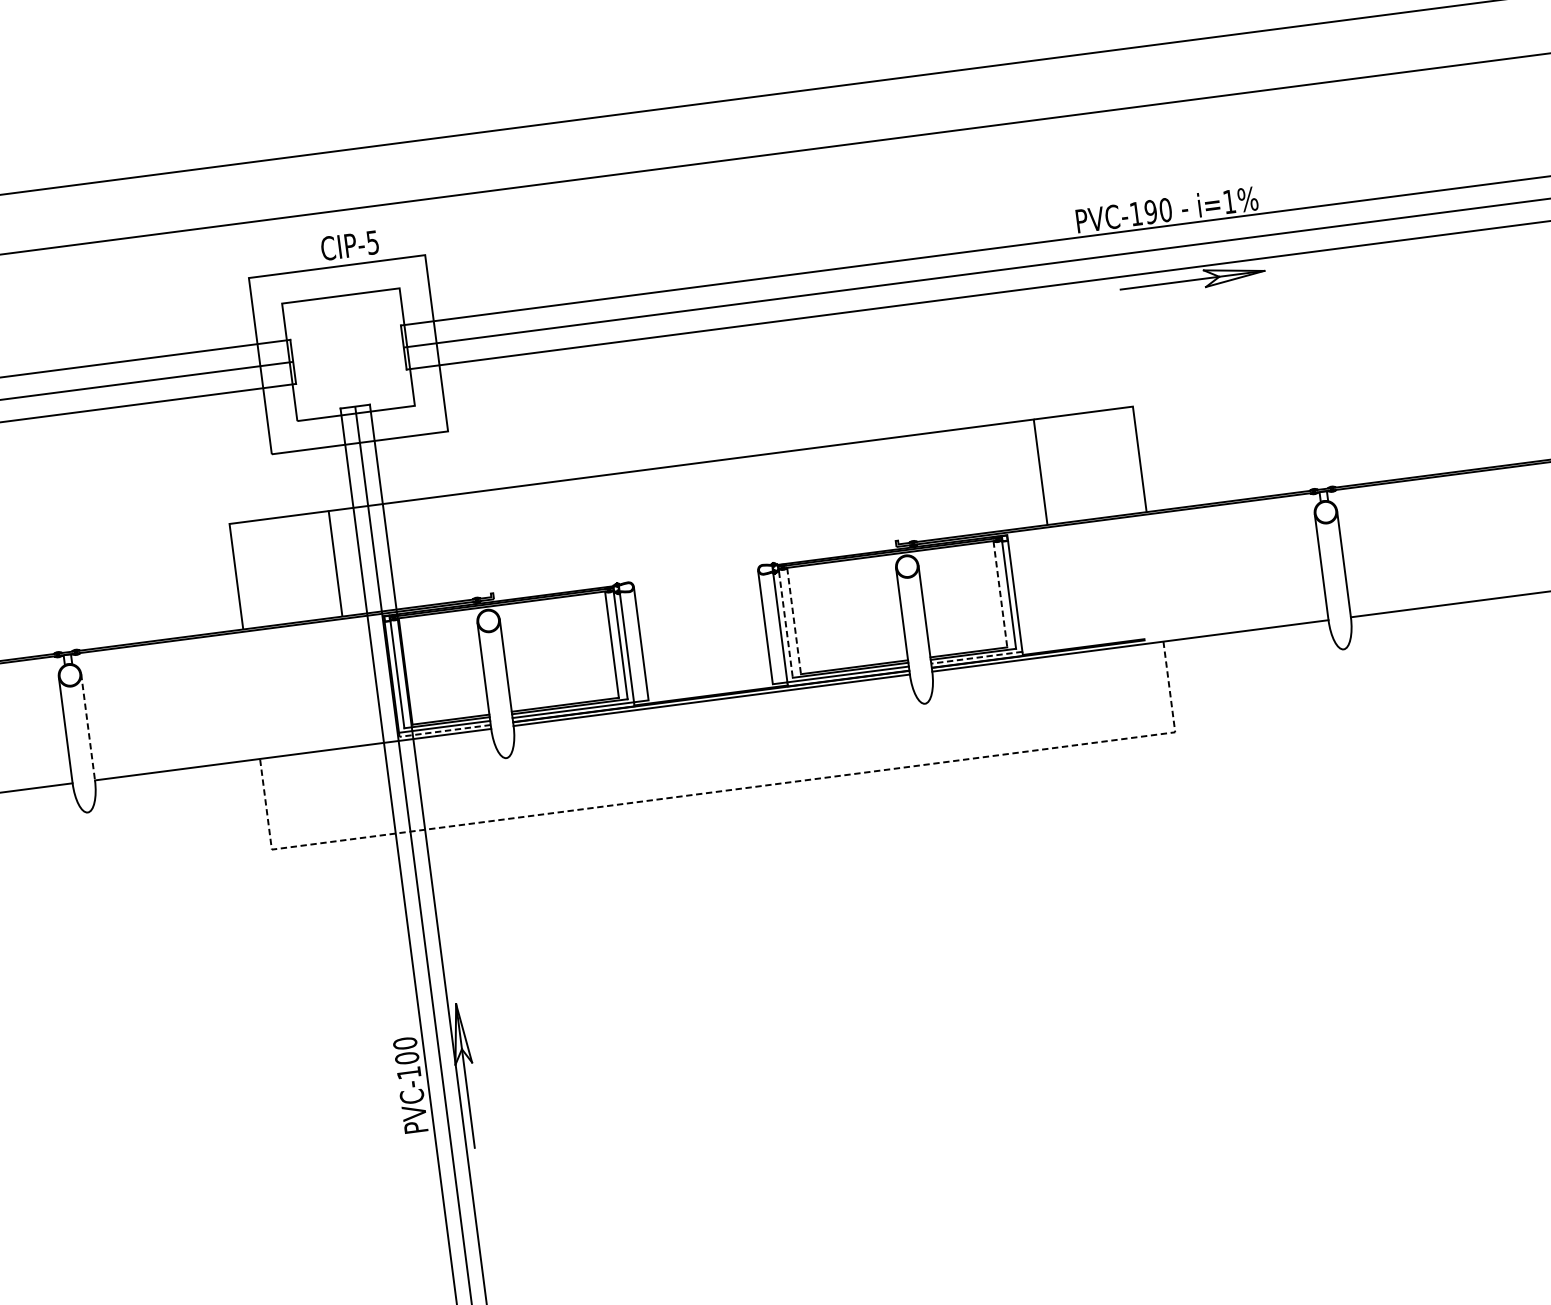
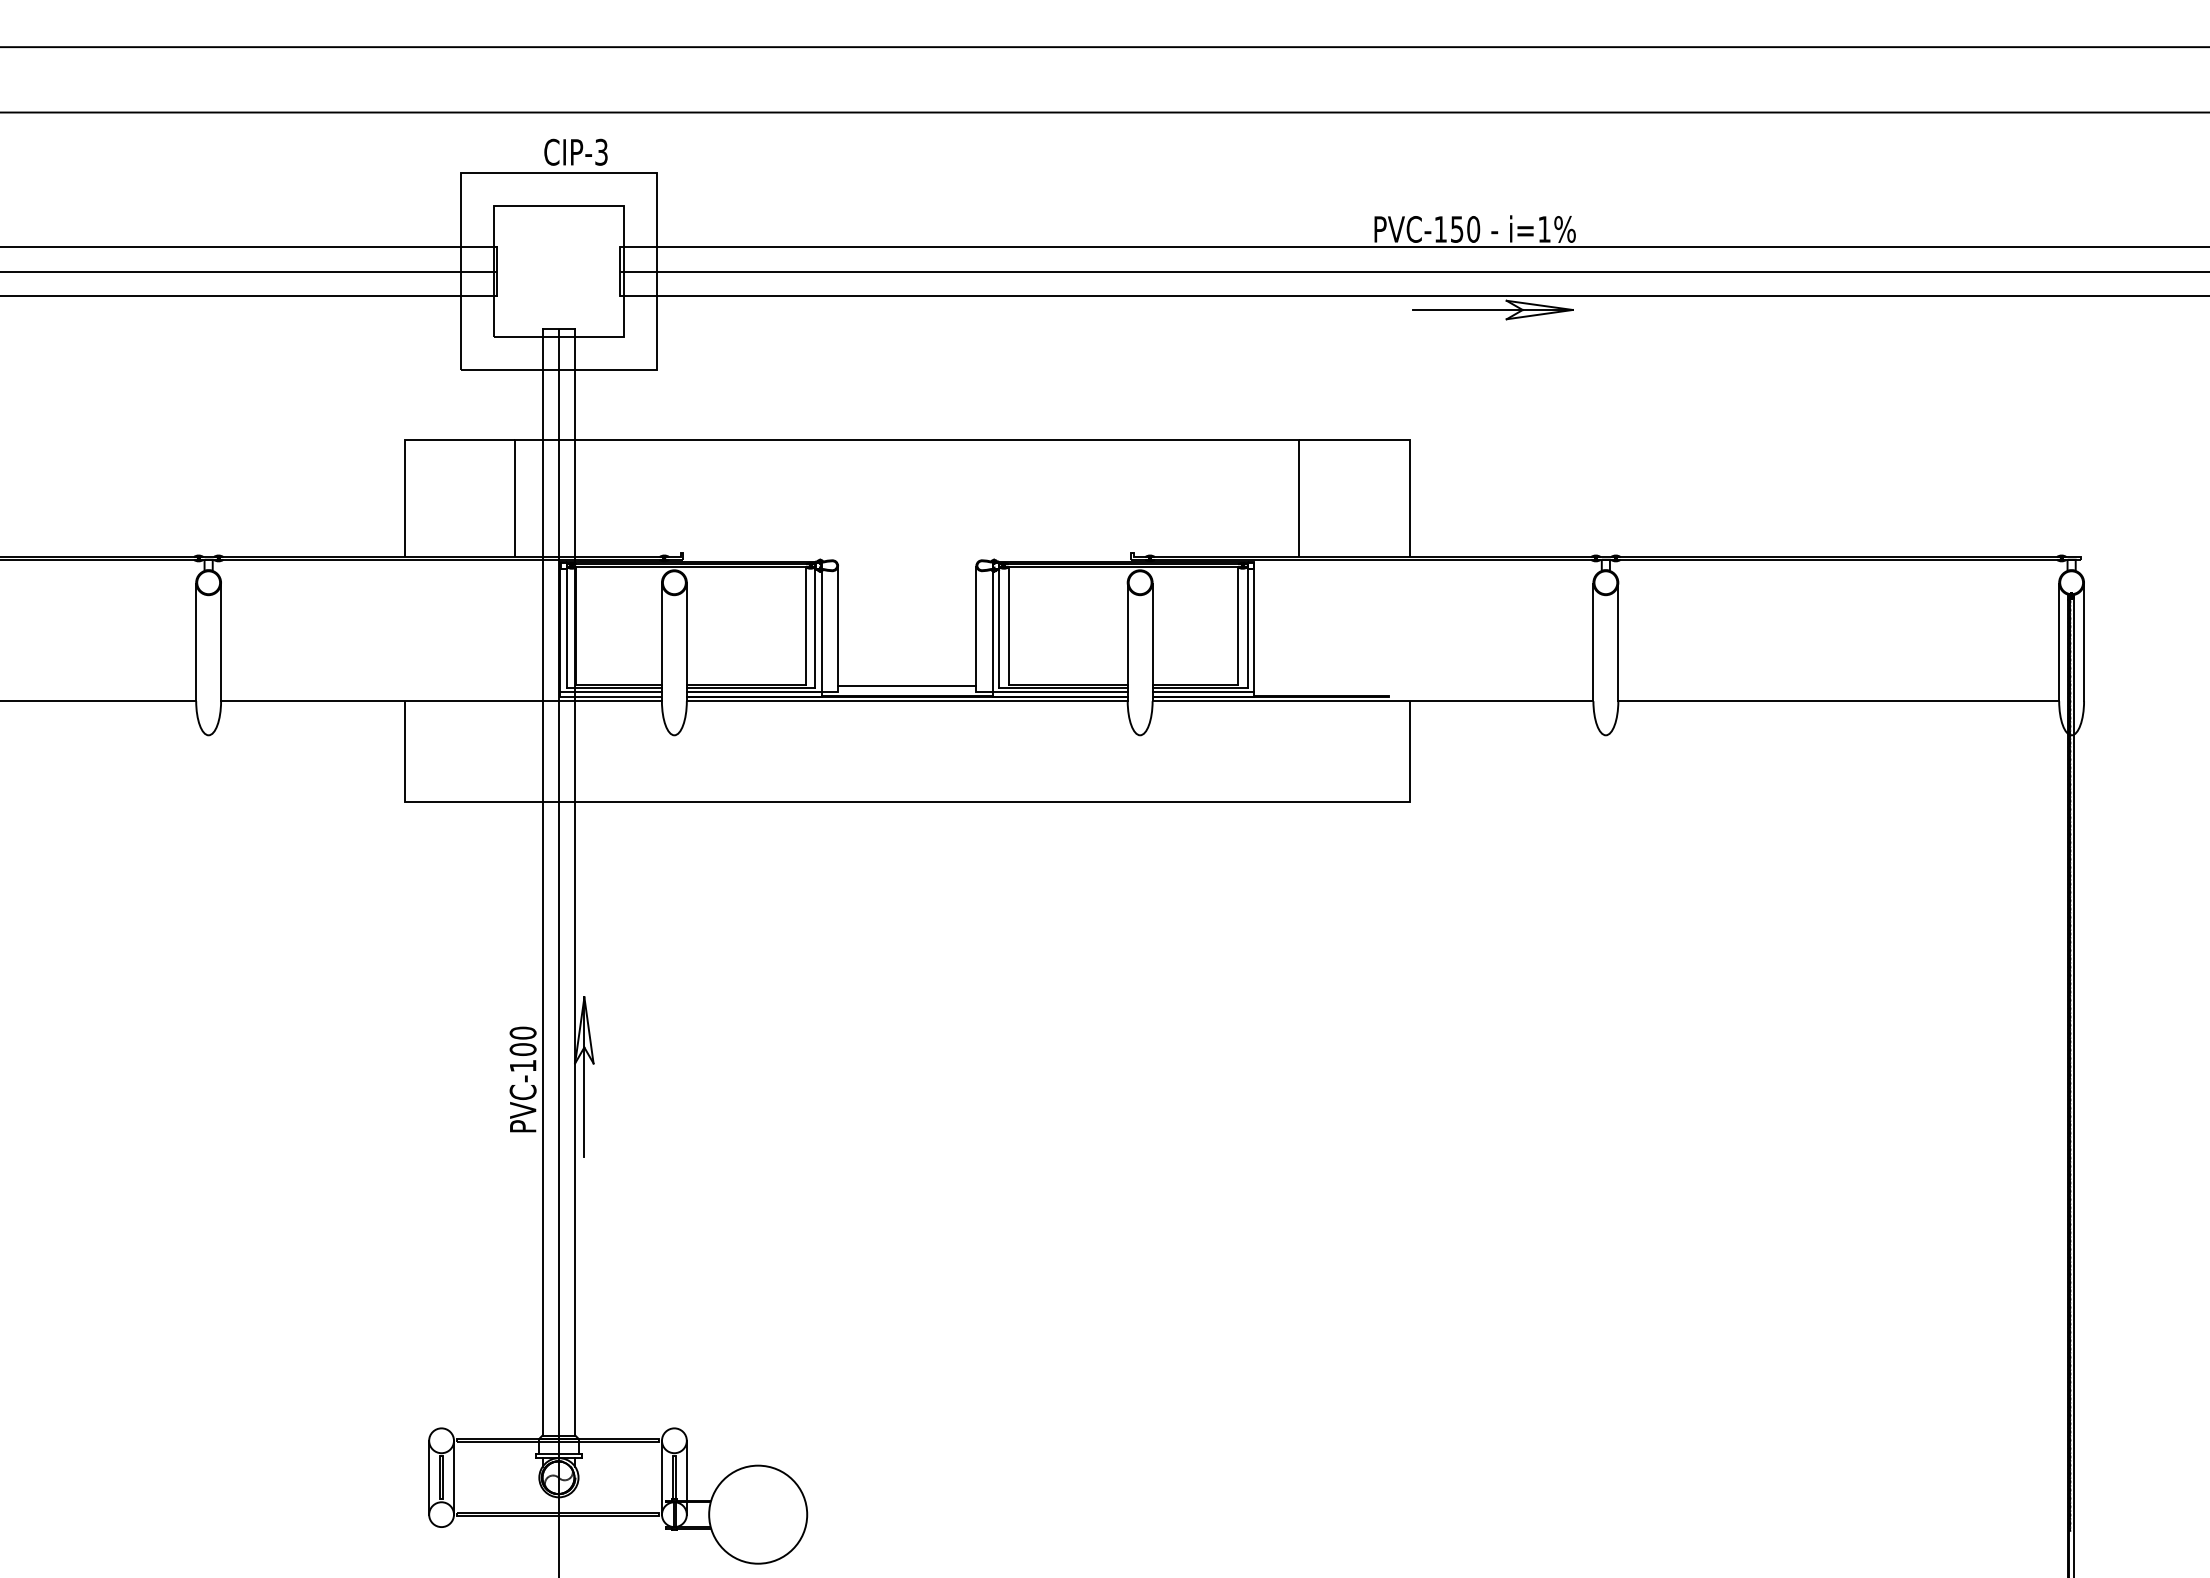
text: (1150, 212) -> (1456, 229), PVC-190 -> PVC-150
text: (372, 241) -> (601, 151), CIP-5 -> CIP-3
line: (1000, 594) -> (1238, 626), dashed -> solid
line: (794, 621) -> (1008, 626), dashed -> solid
line: (786, 625) -> (999, 629), dashed -> solid
line: (977, 657) -> (1203, 692), dashed -> solid
line: (710, 686) -> (907, 685), added
line: (88, 727) -> (221, 642), dashed -> solid
line: (442, 730) -> (608, 696), dashed -> solid
line: (723, 791) -> (907, 802), dashed -> solid

